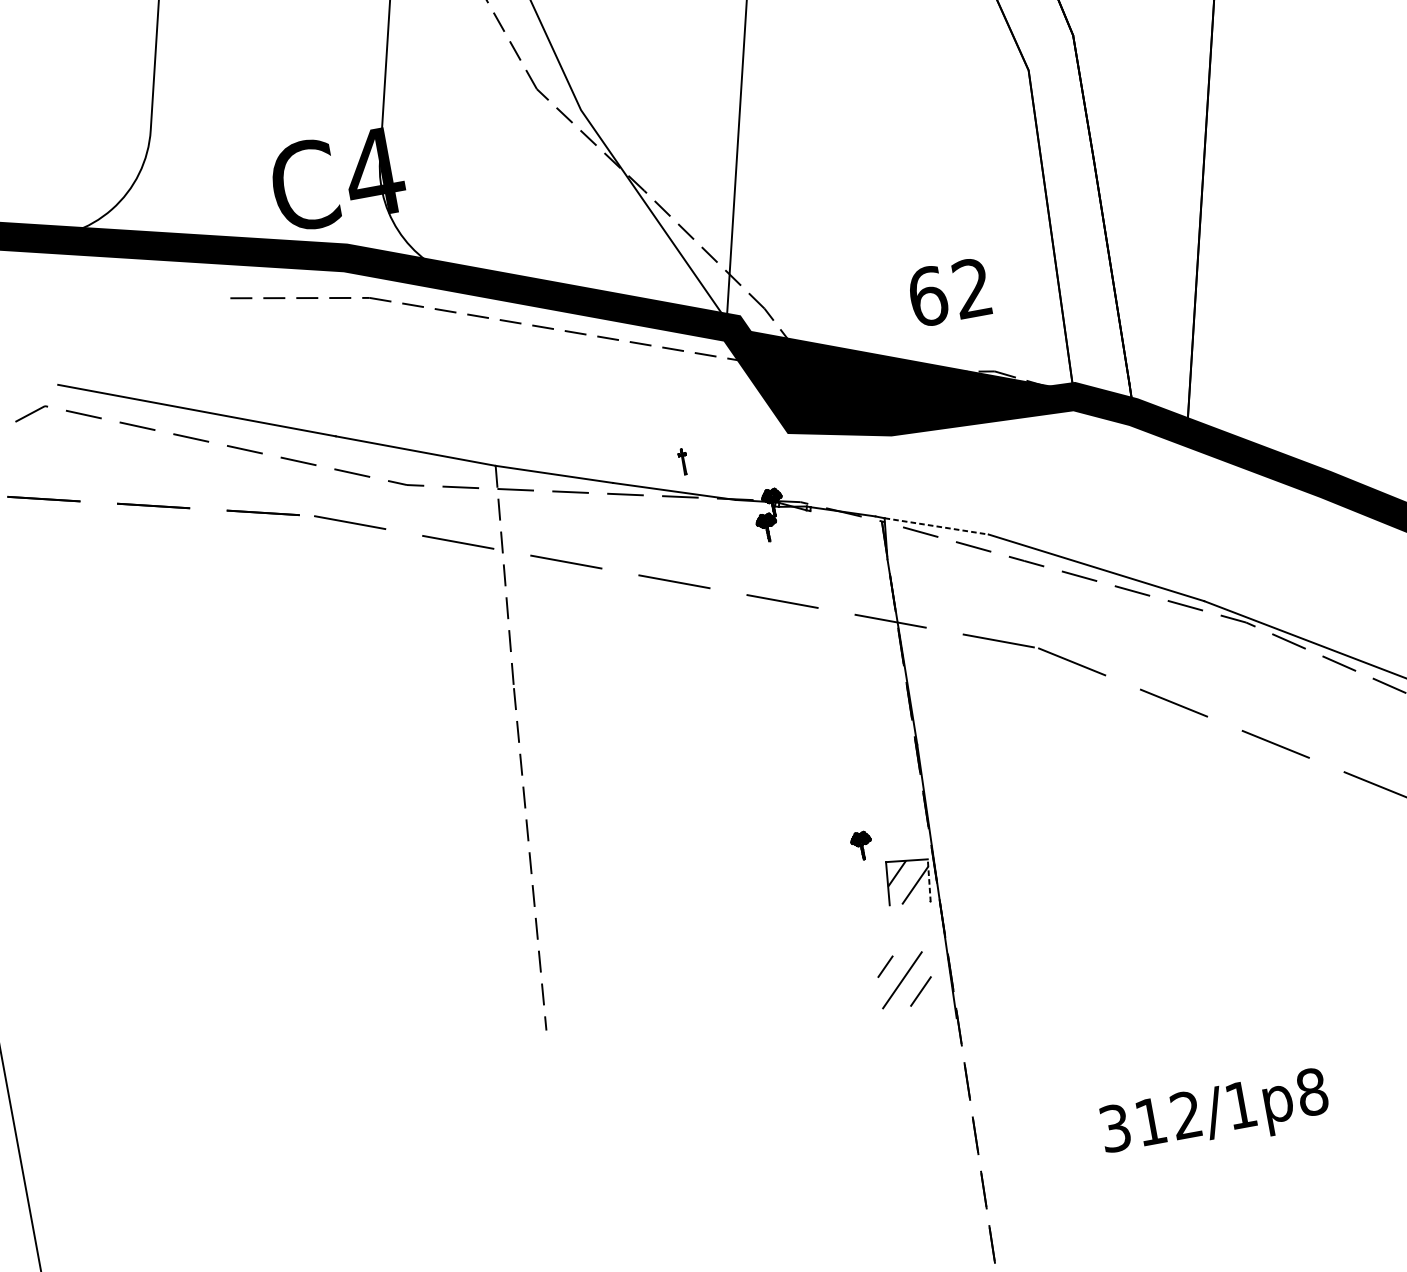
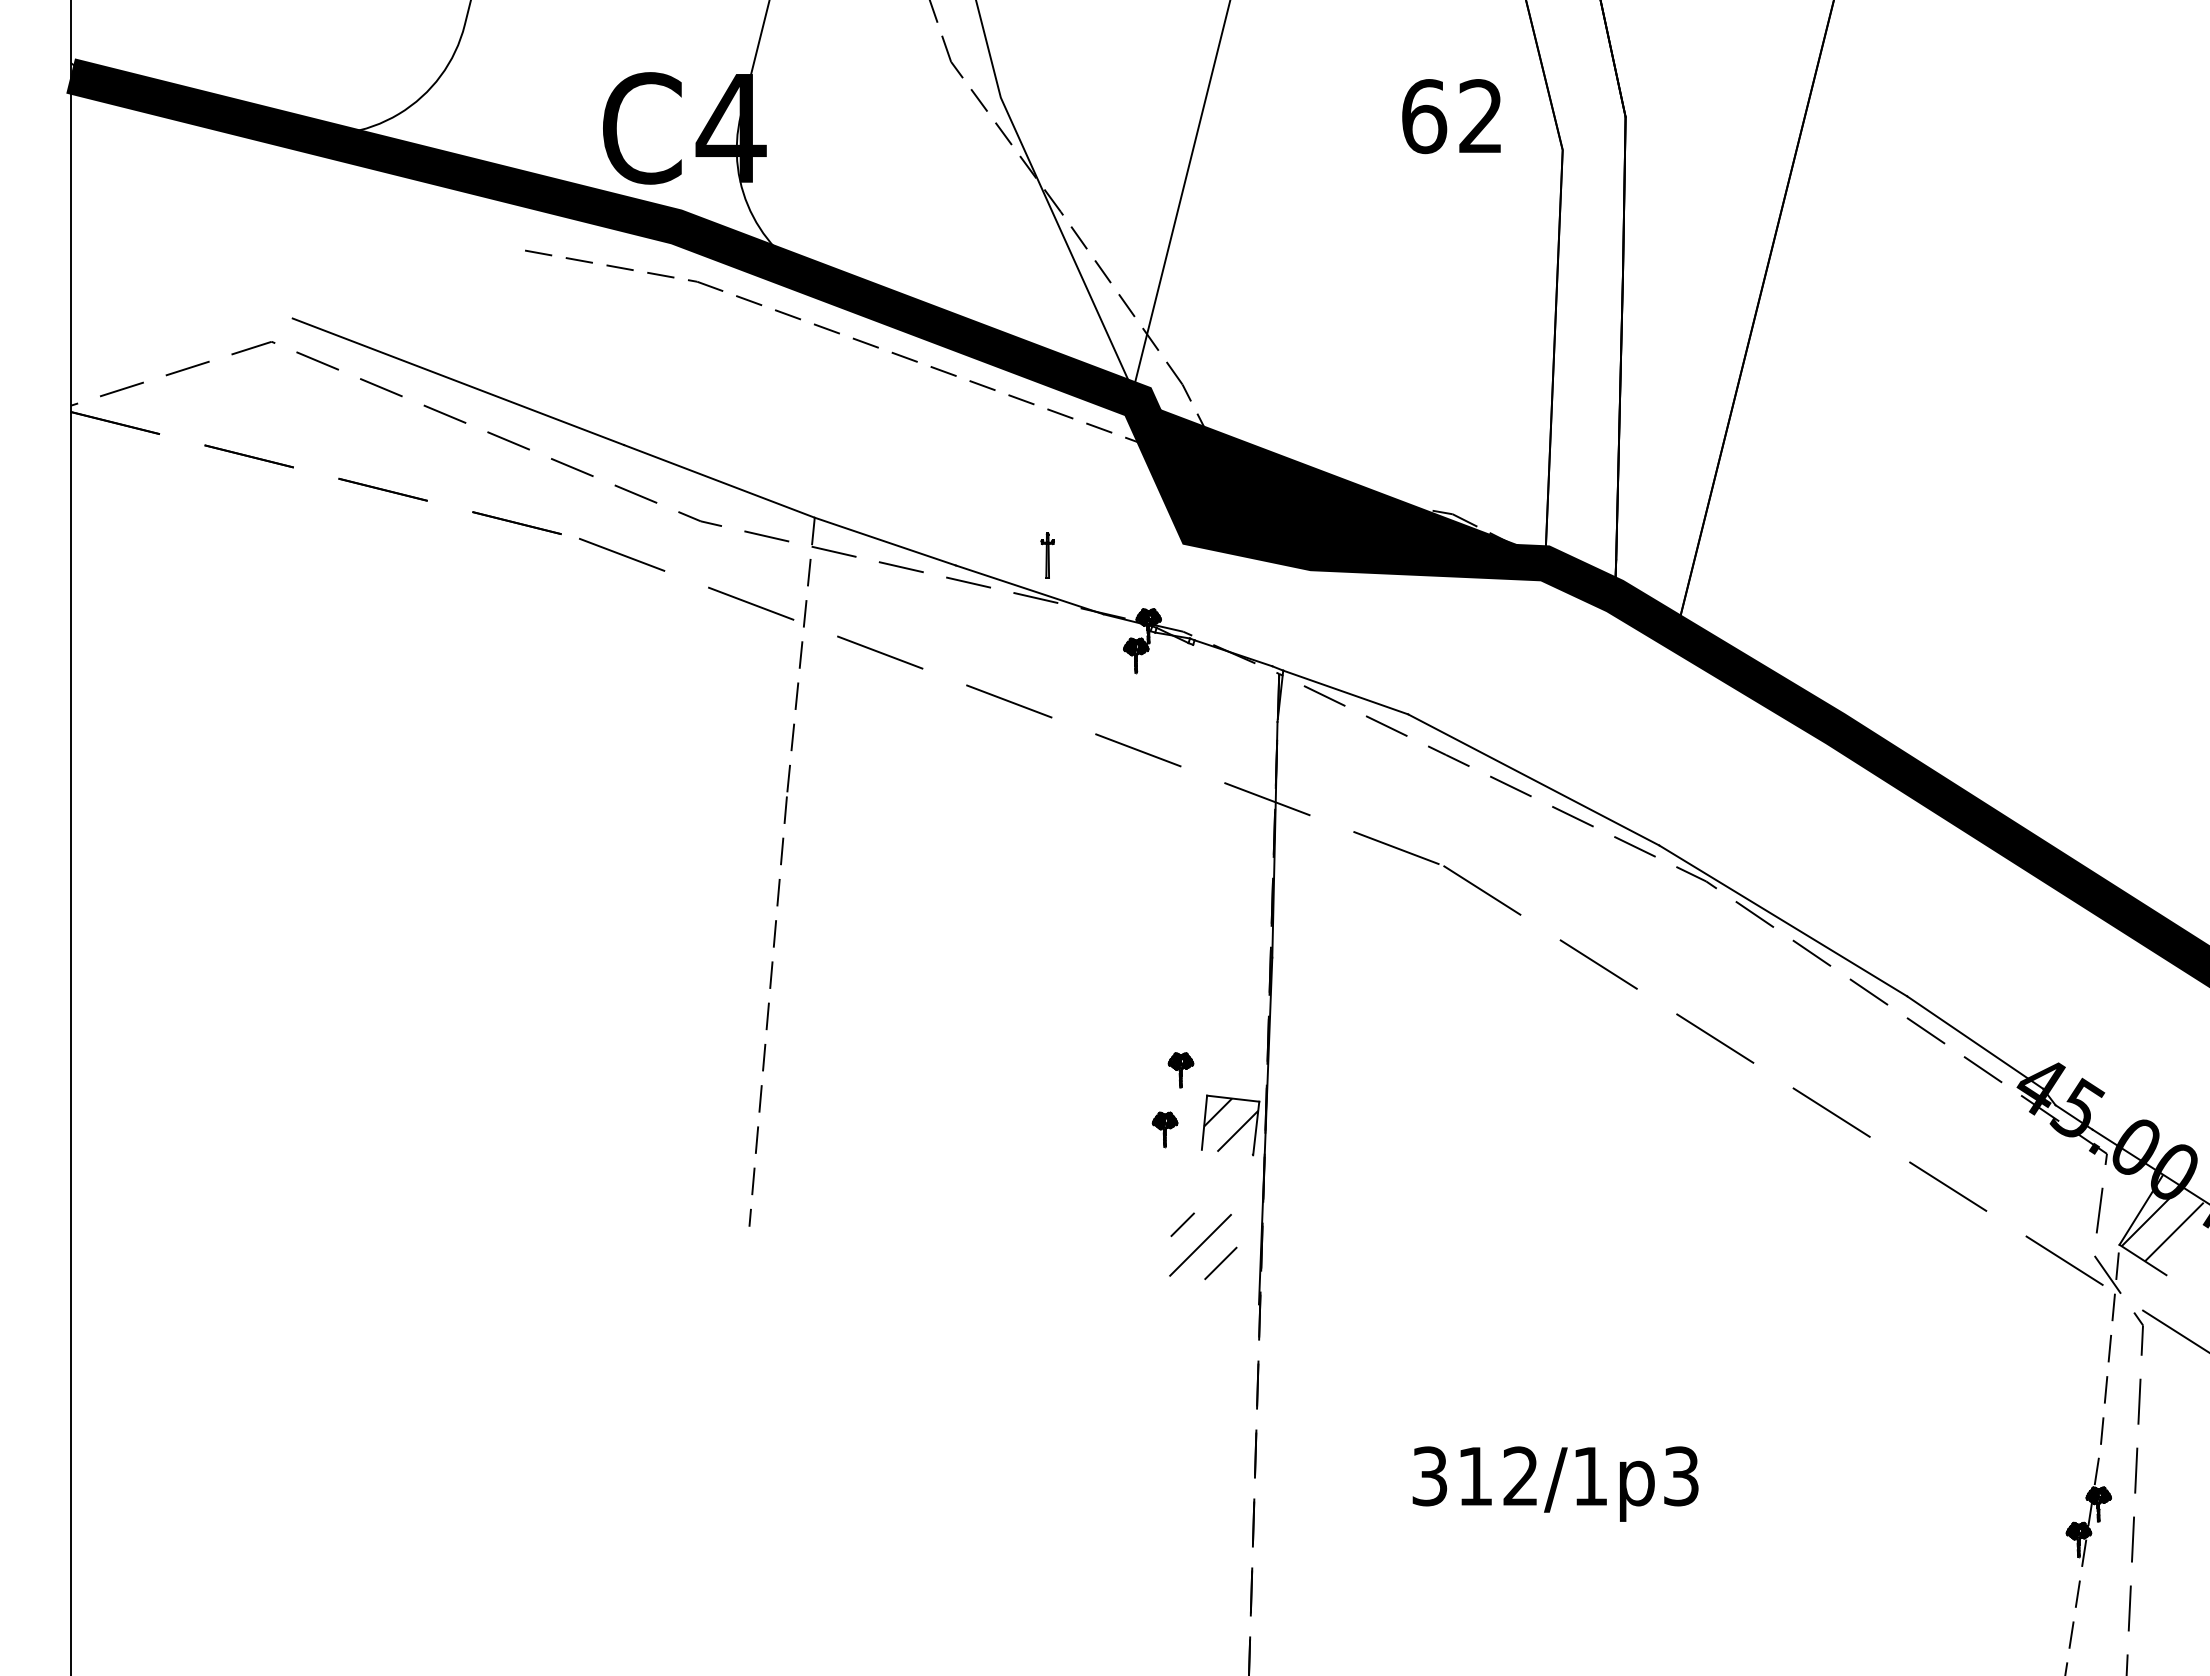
text: (949, 292) -> (1451, 116), moved
part: (683, 461) -> (1047, 555), size x1.43
line: (937, 526) -> (1346, 692), dashed -> solid
line: (929, 880) -> (1256, 1128), dashed -> solid
part: (857, 894) -> (1164, 1129), added
text: (1312, 1092) -> (1681, 1476), 312/1p8 -> 312/1p3

